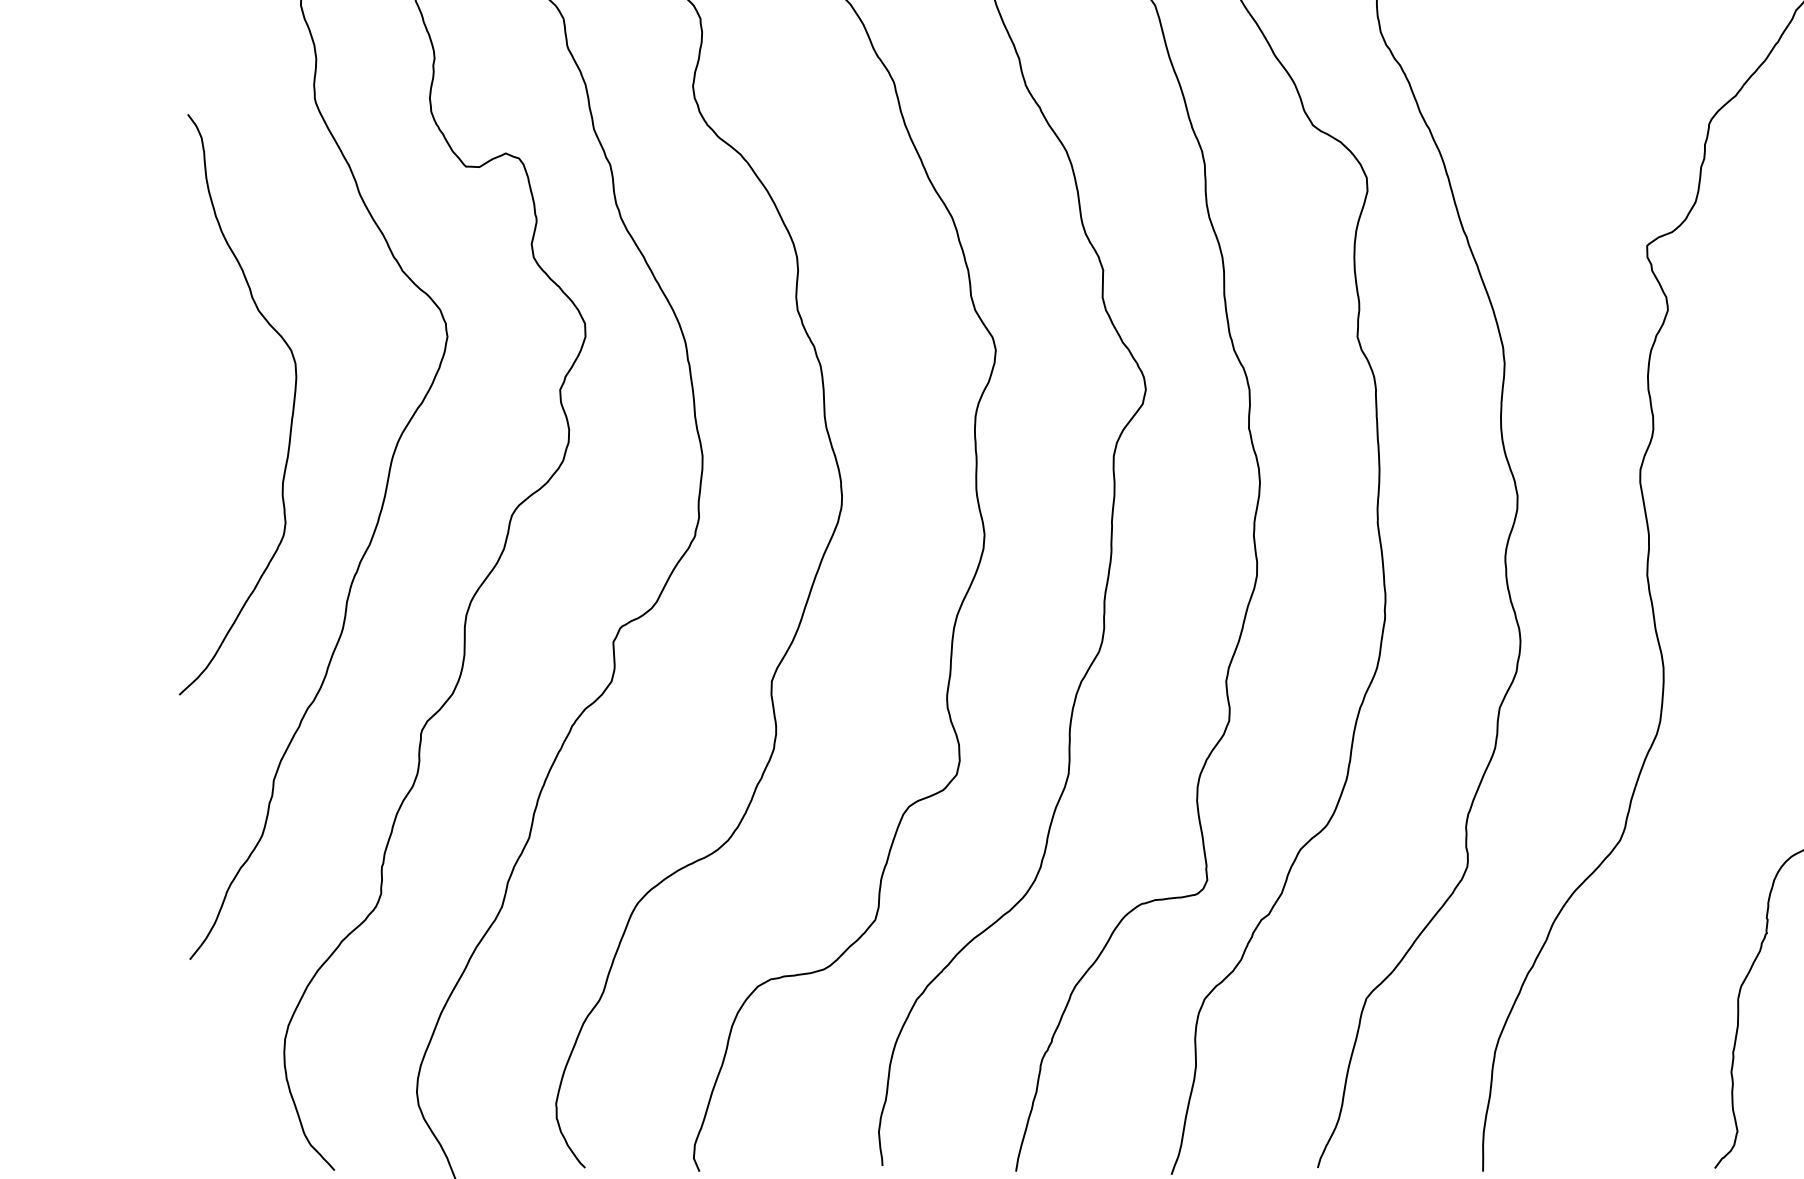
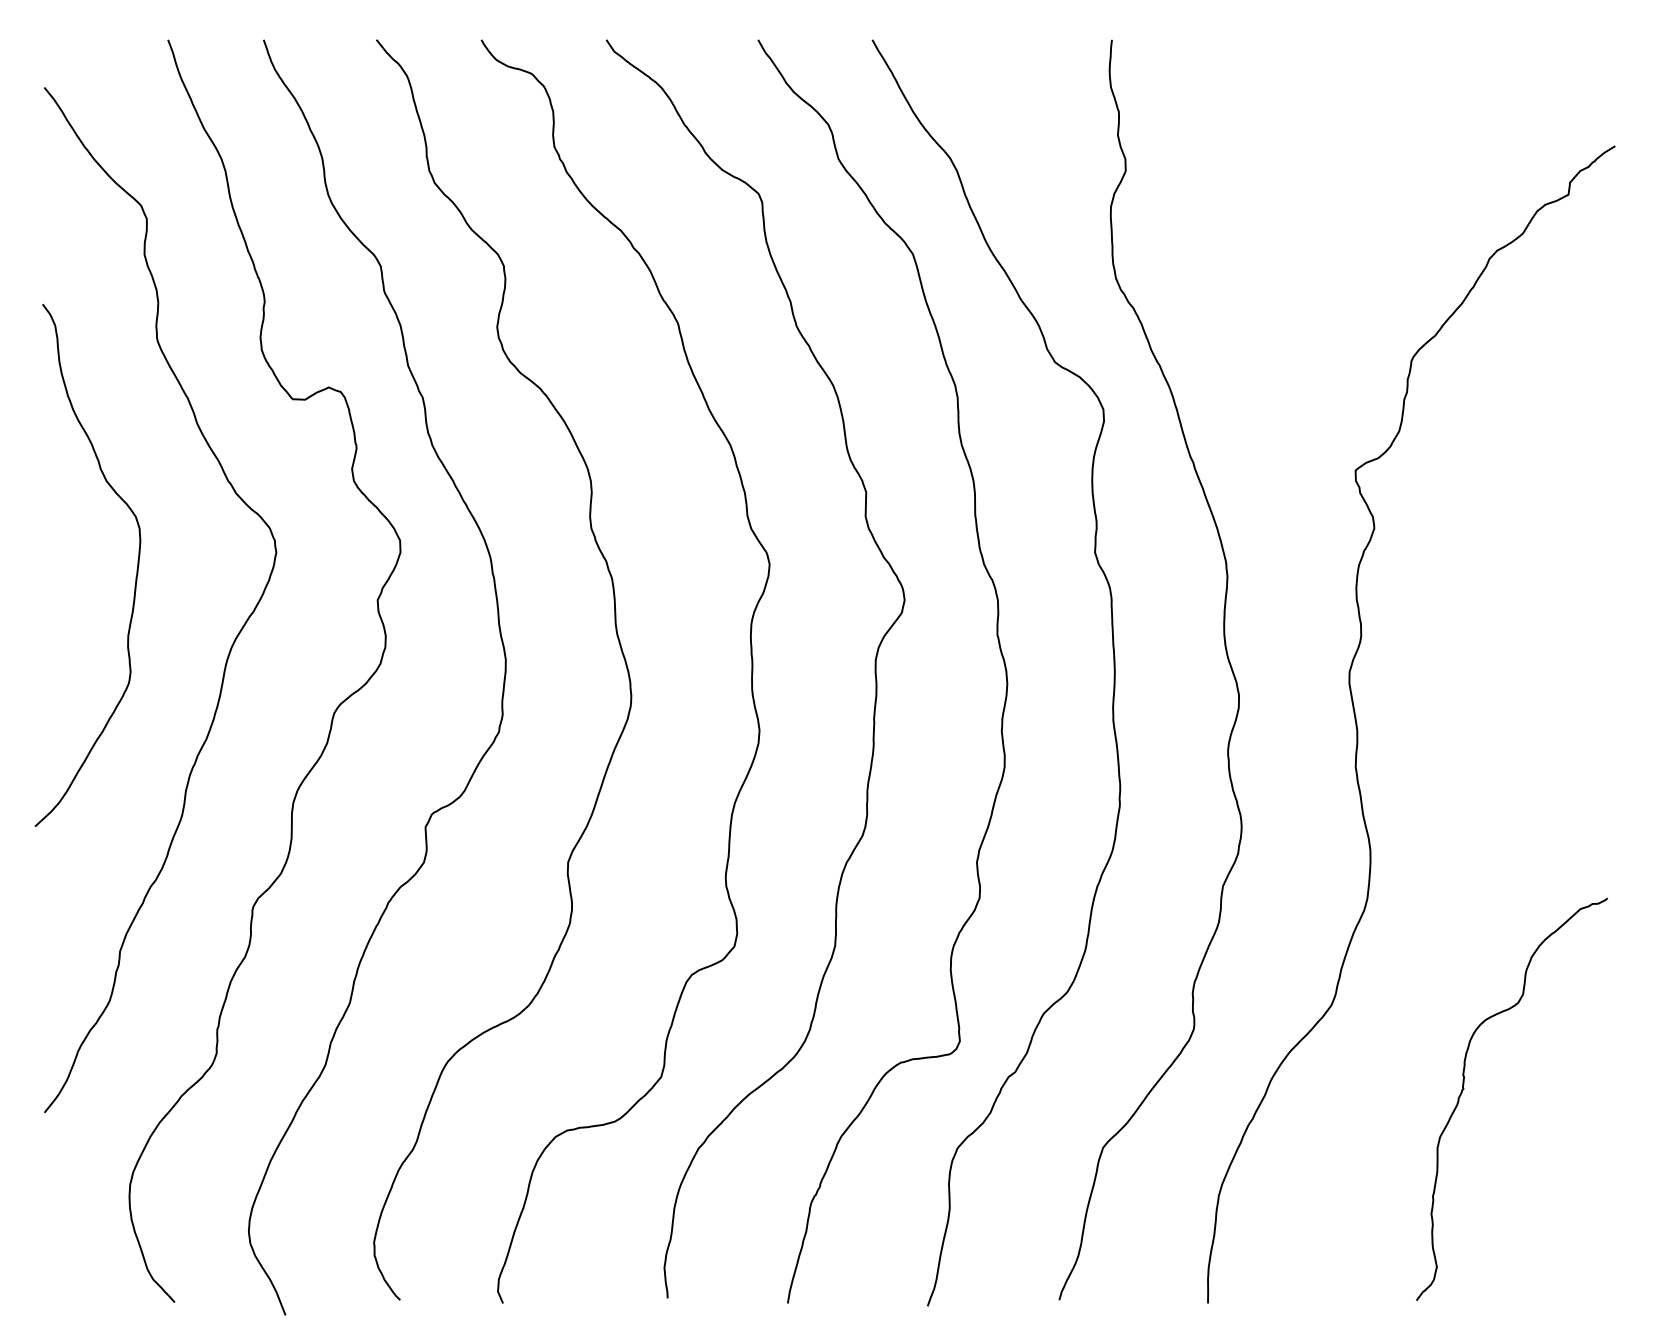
curve: (292, 409) -> (136, 569), moved

